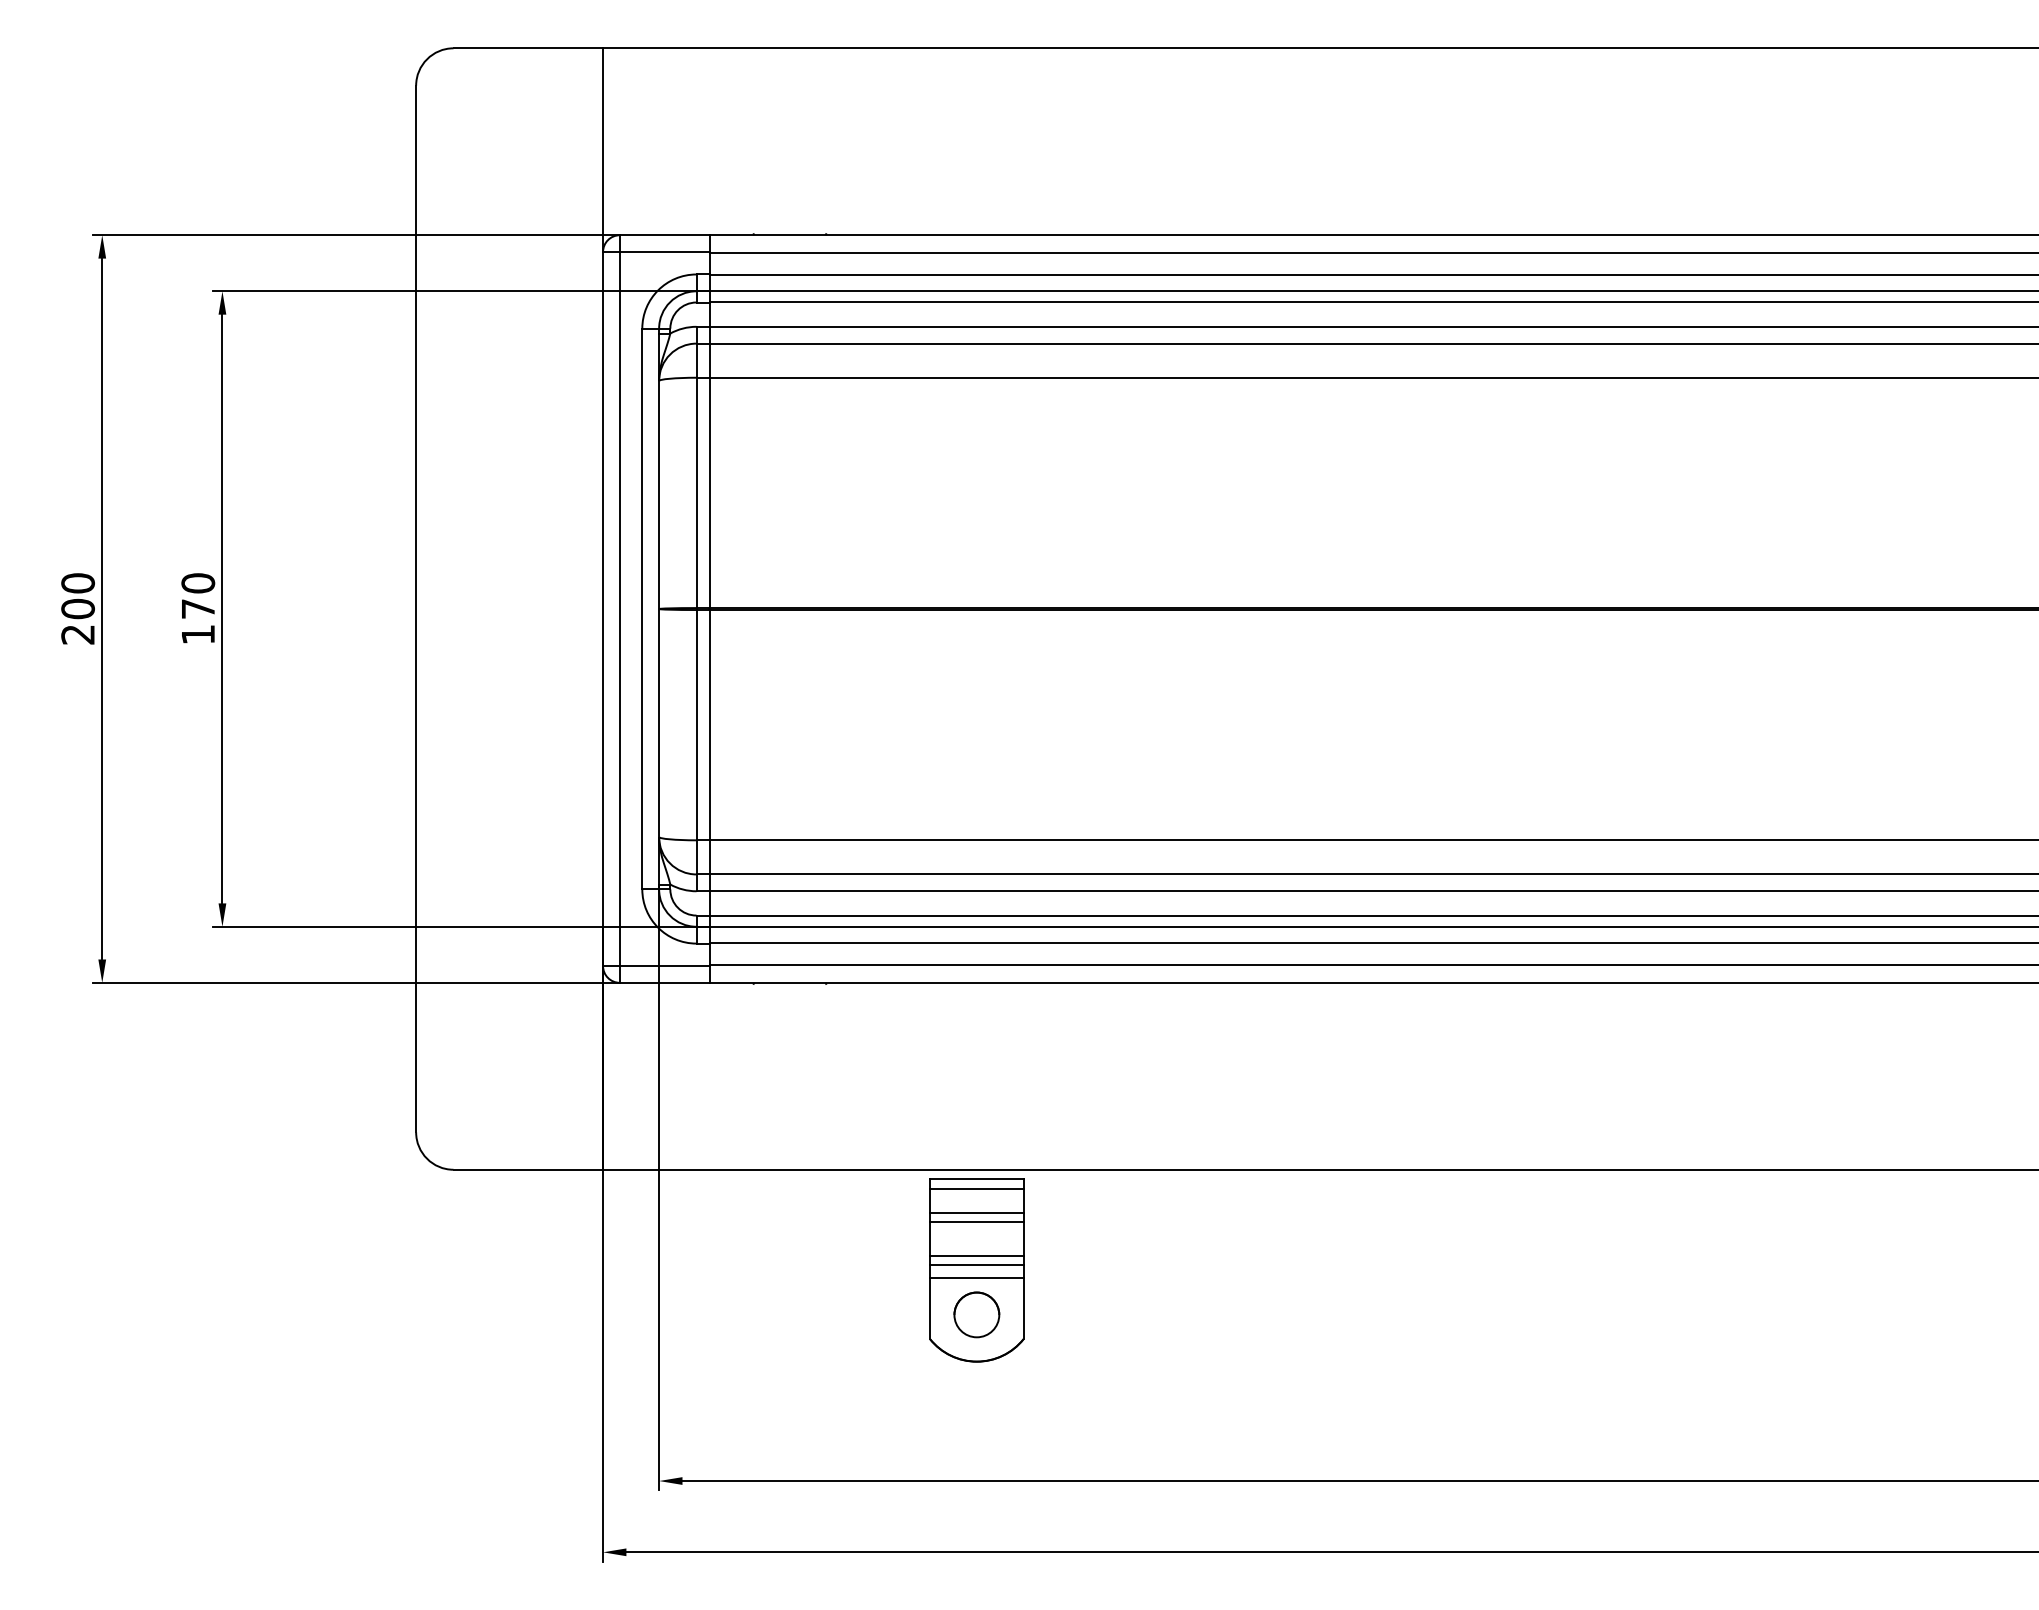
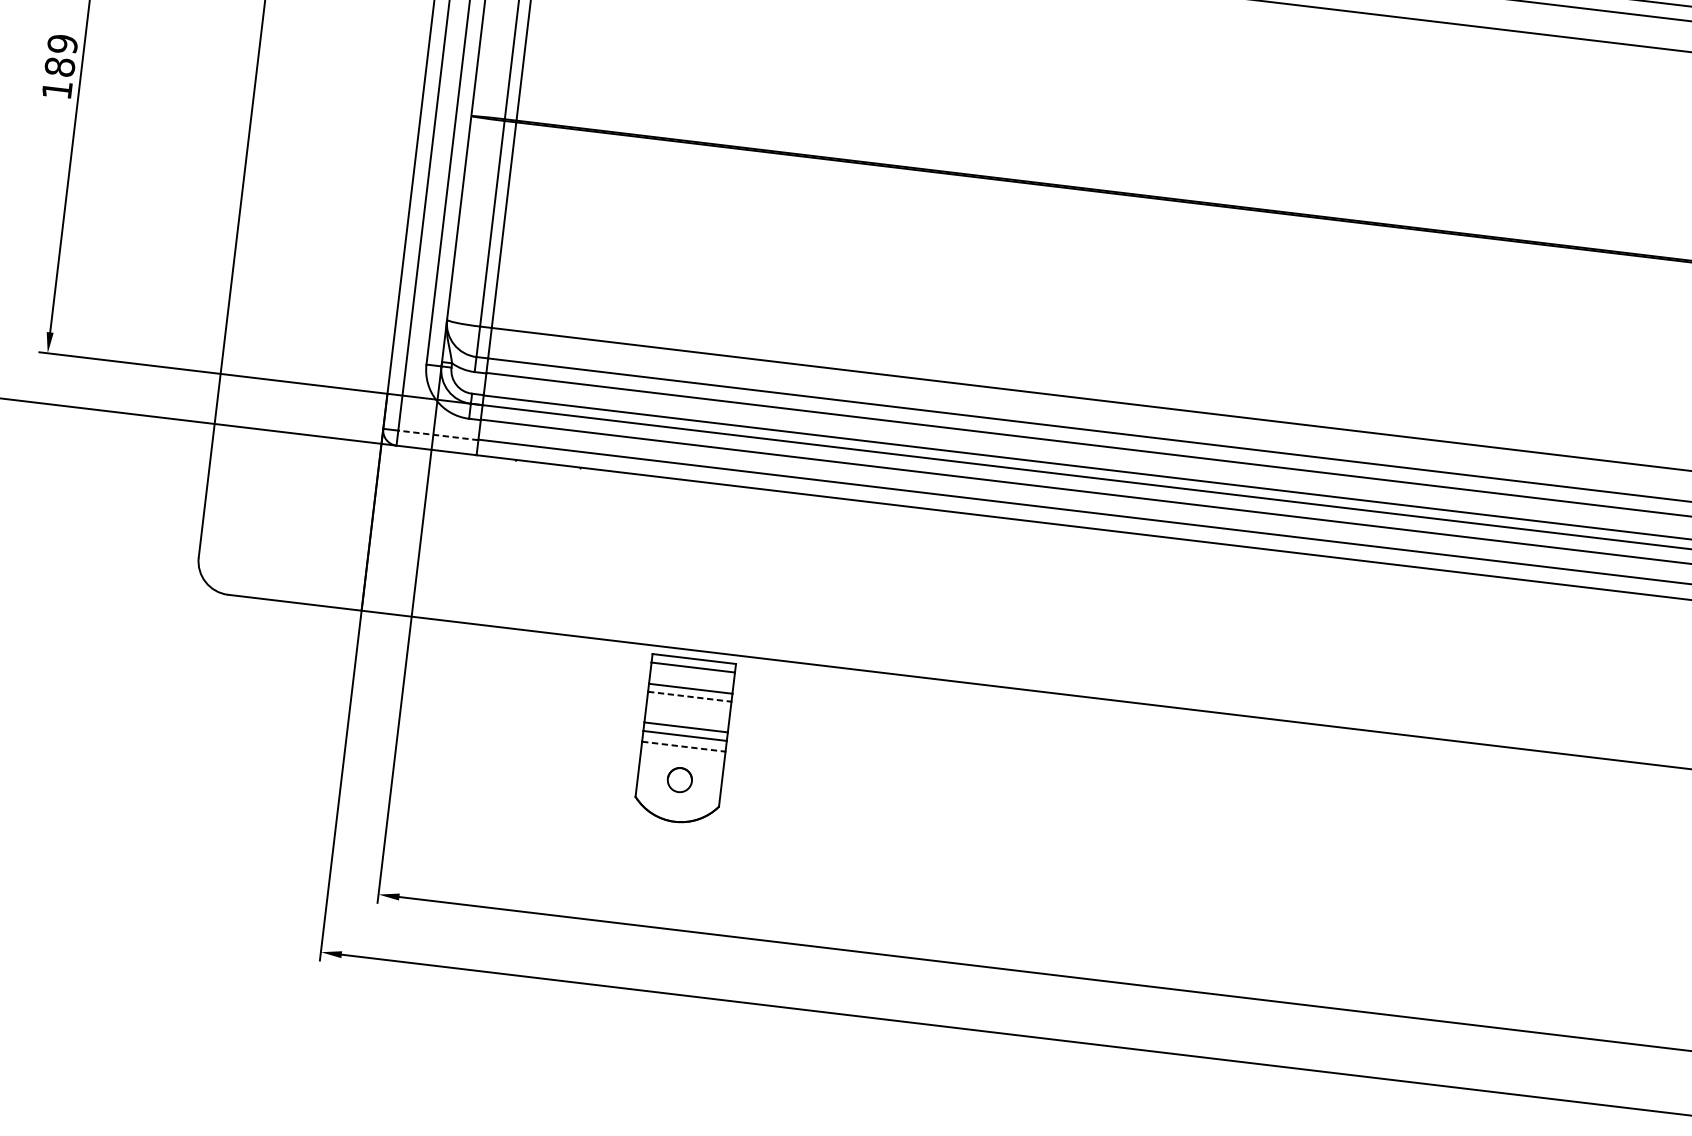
text: (198, 596) -> (61, 55), 170 -> 189
line: (664, 966) -> (438, 435), solid -> dashed
line: (976, 1221) -> (689, 696), solid -> dashed
line: (976, 1277) -> (683, 746), solid -> dashed
part: (976, 1314) -> (679, 779), size x0.6

